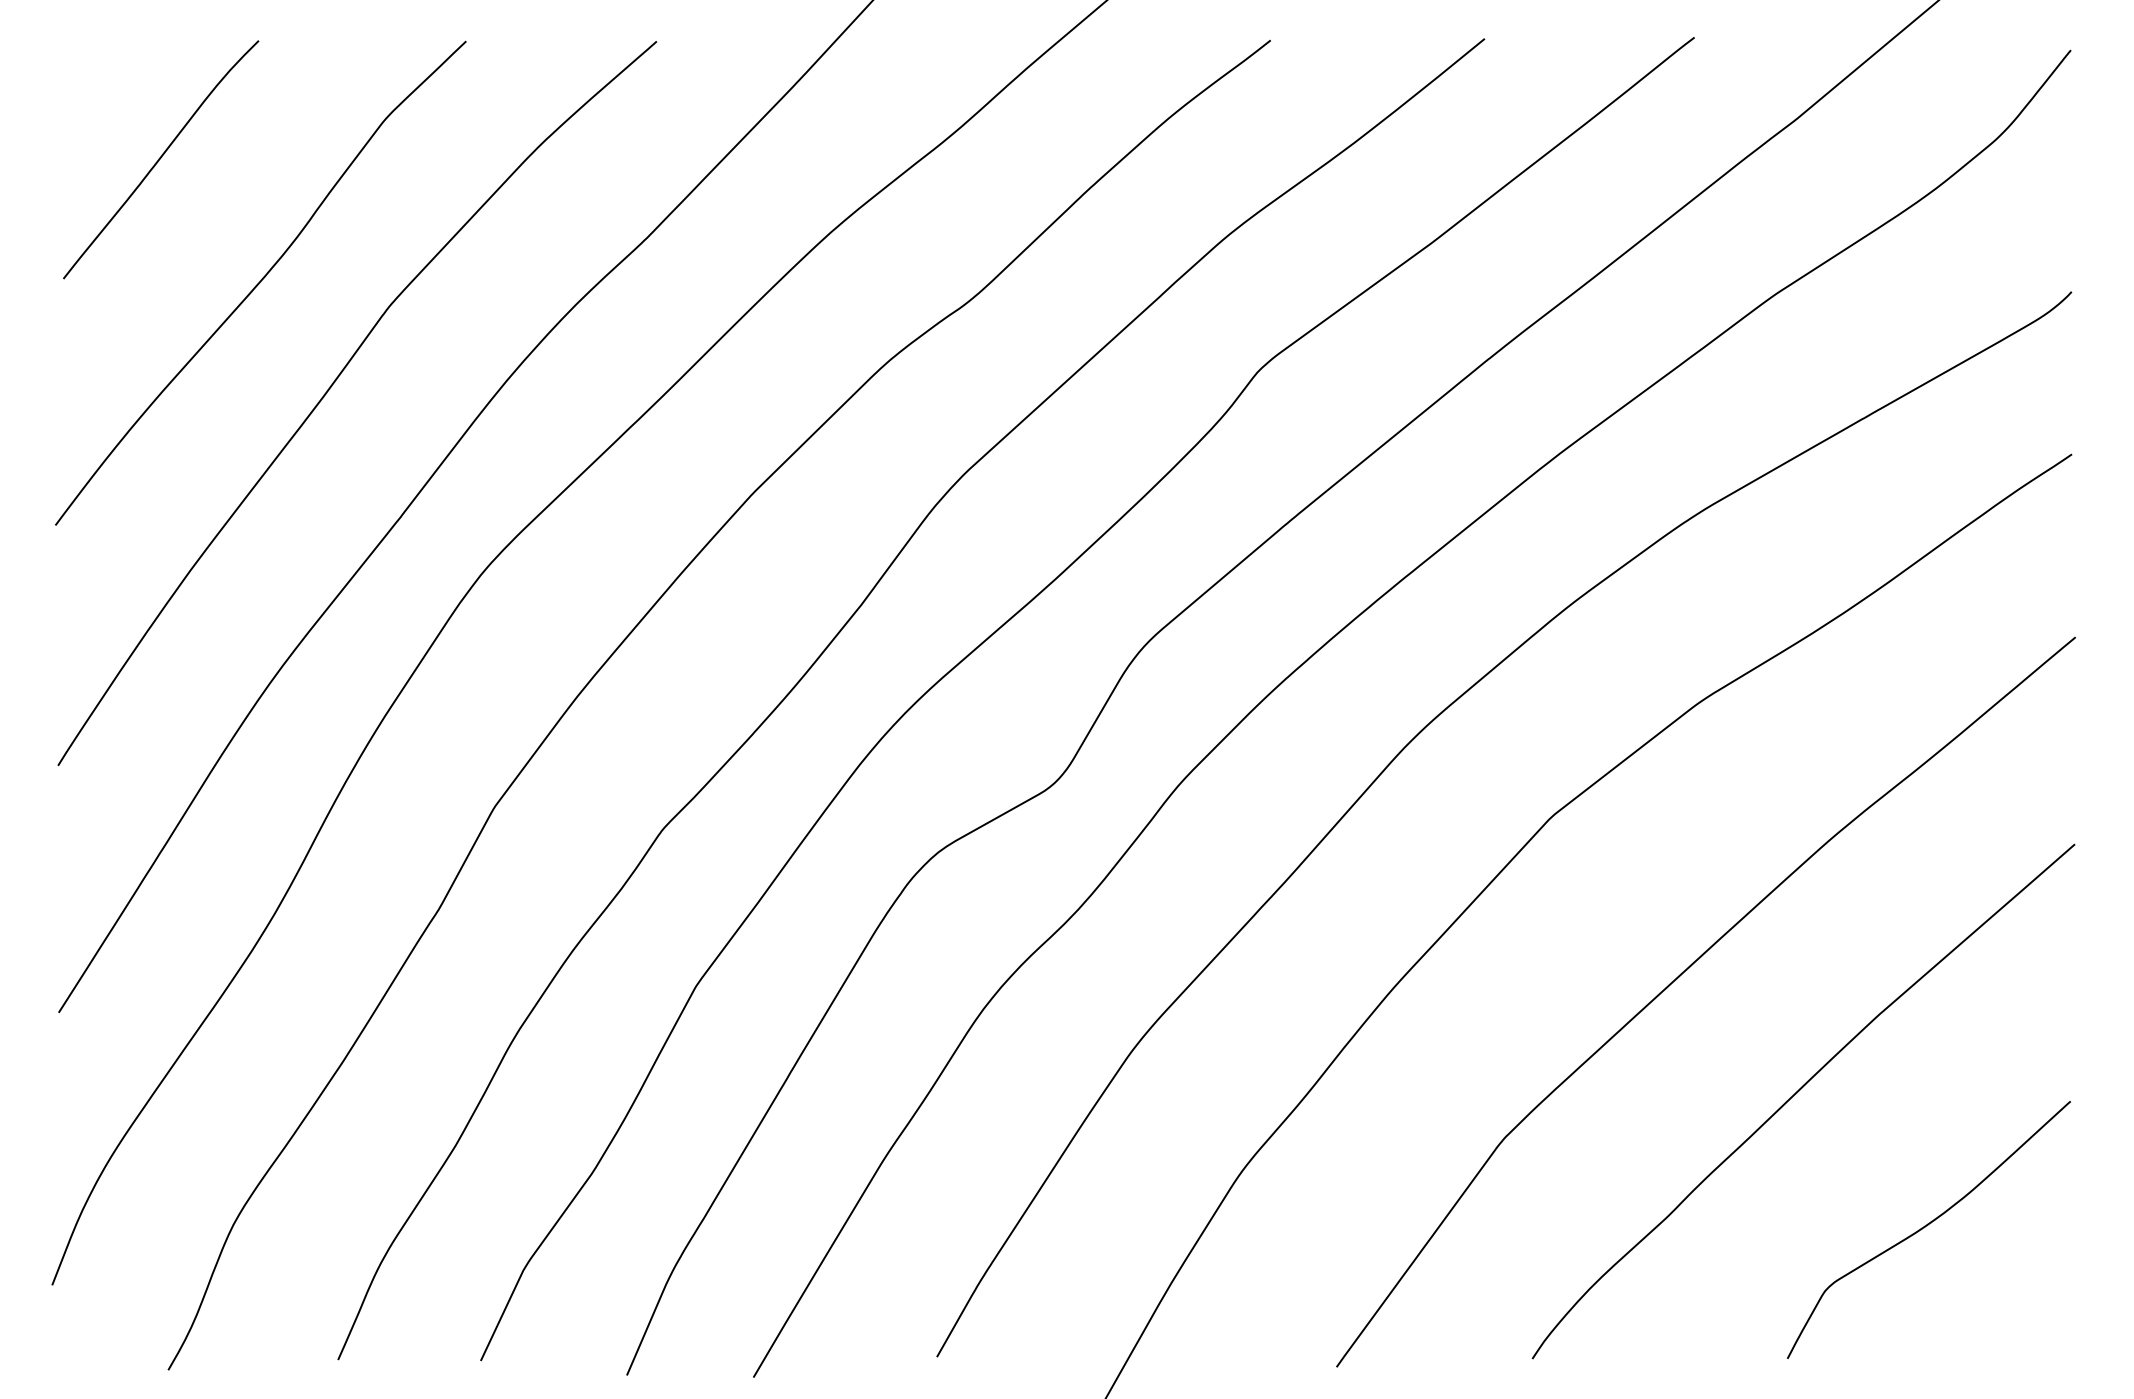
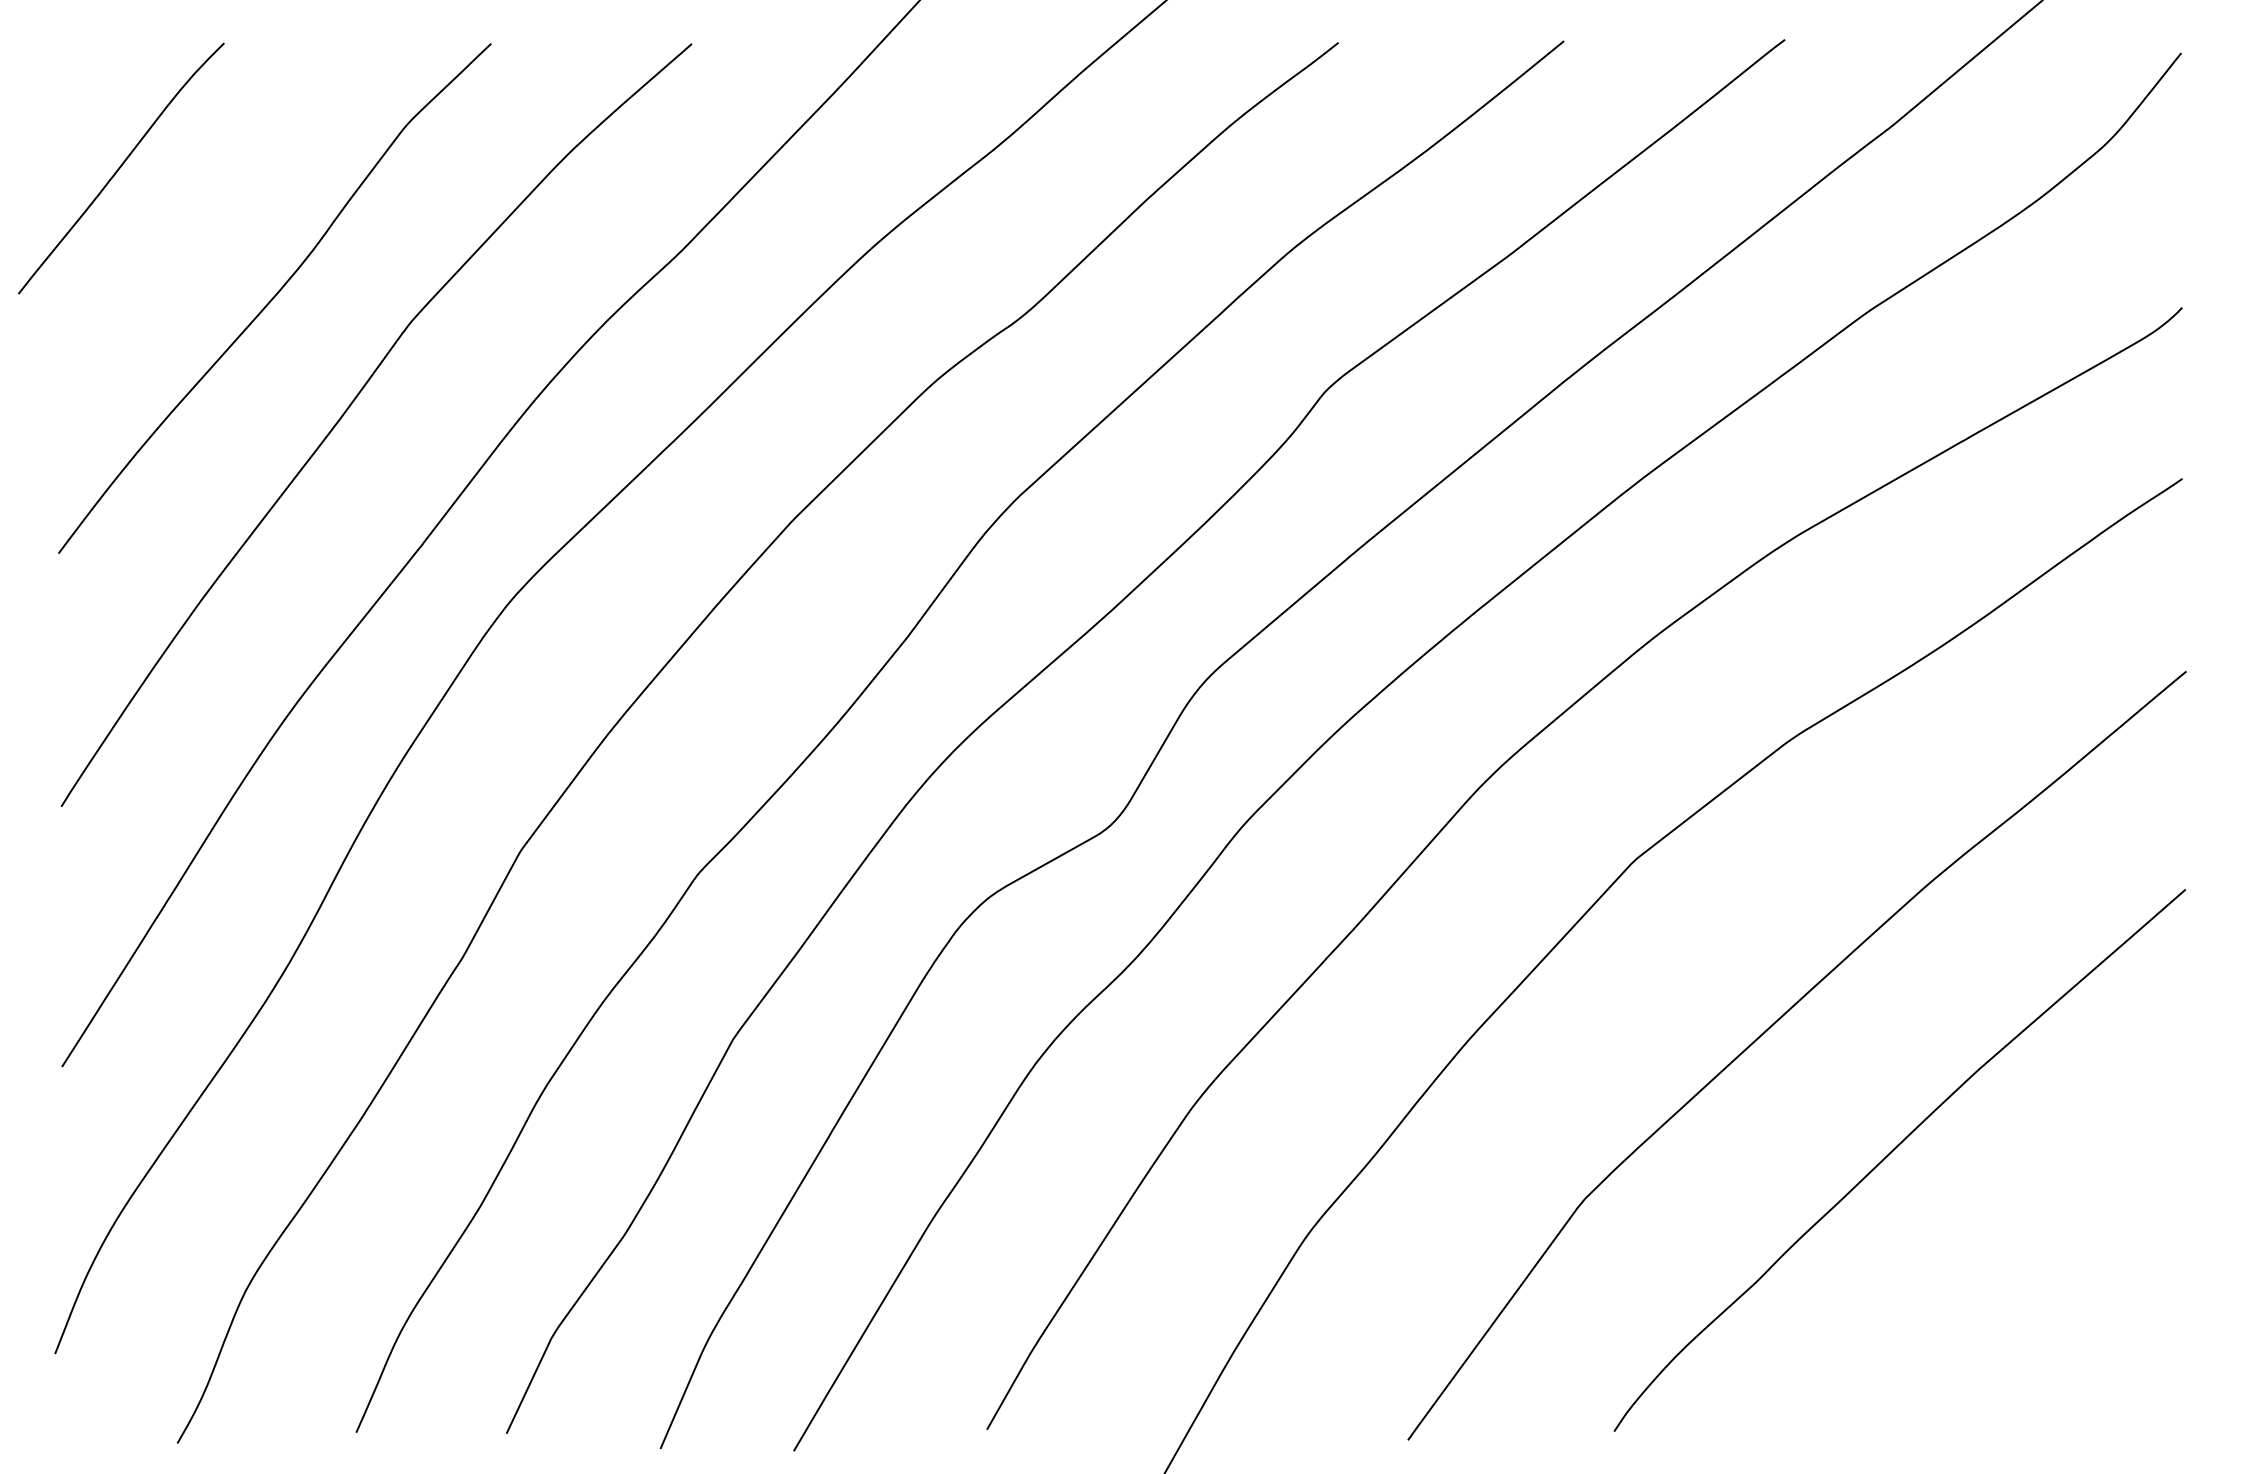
curve: (161, 158) -> (121, 167), moved
curve: (1927, 1226) -> (2030, 1292), removed

